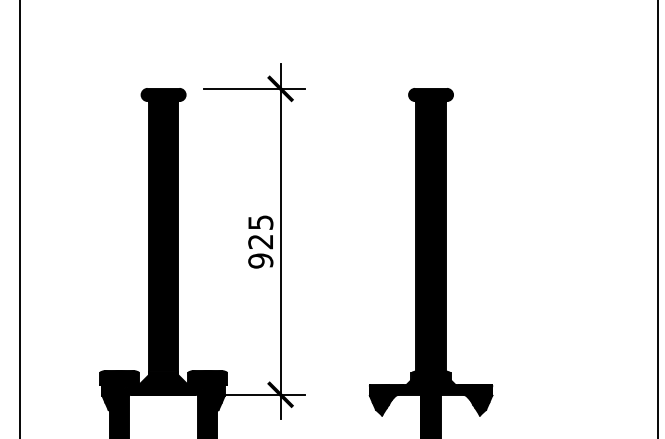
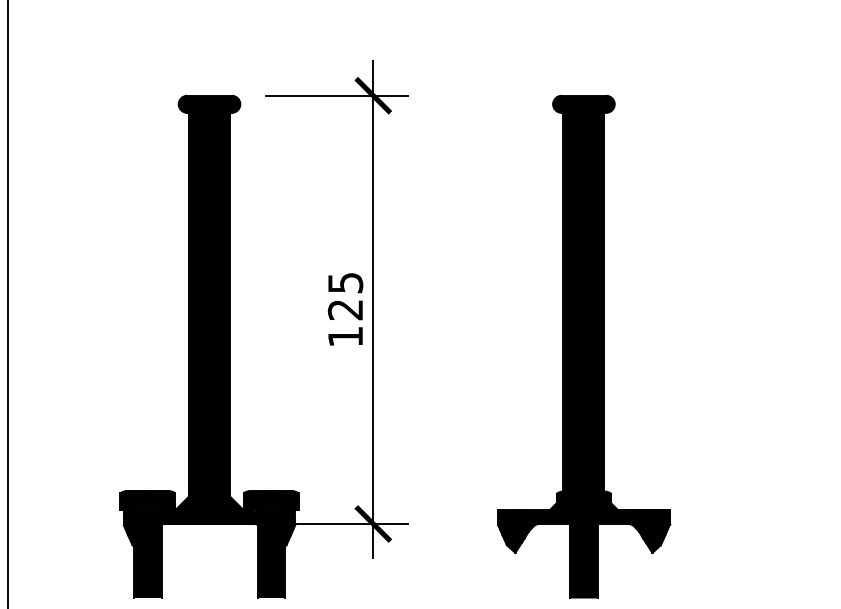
text: (260, 260) -> (345, 336), 925 -> 125

